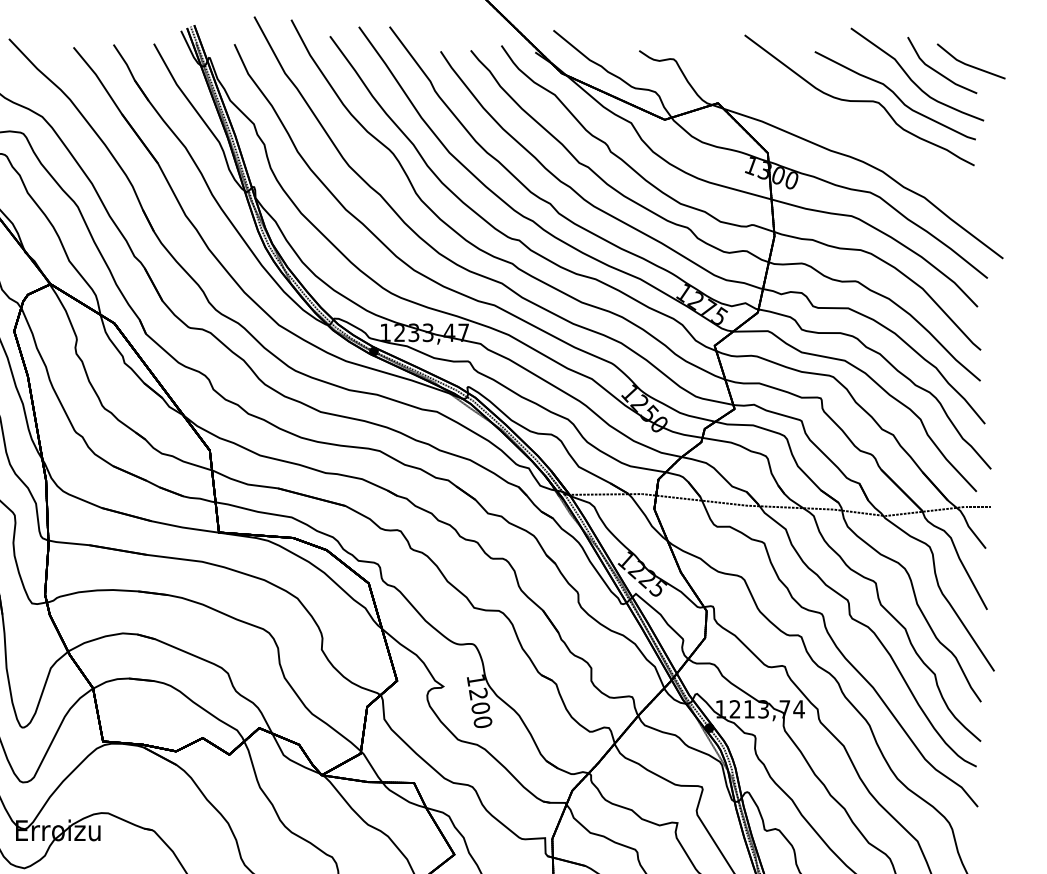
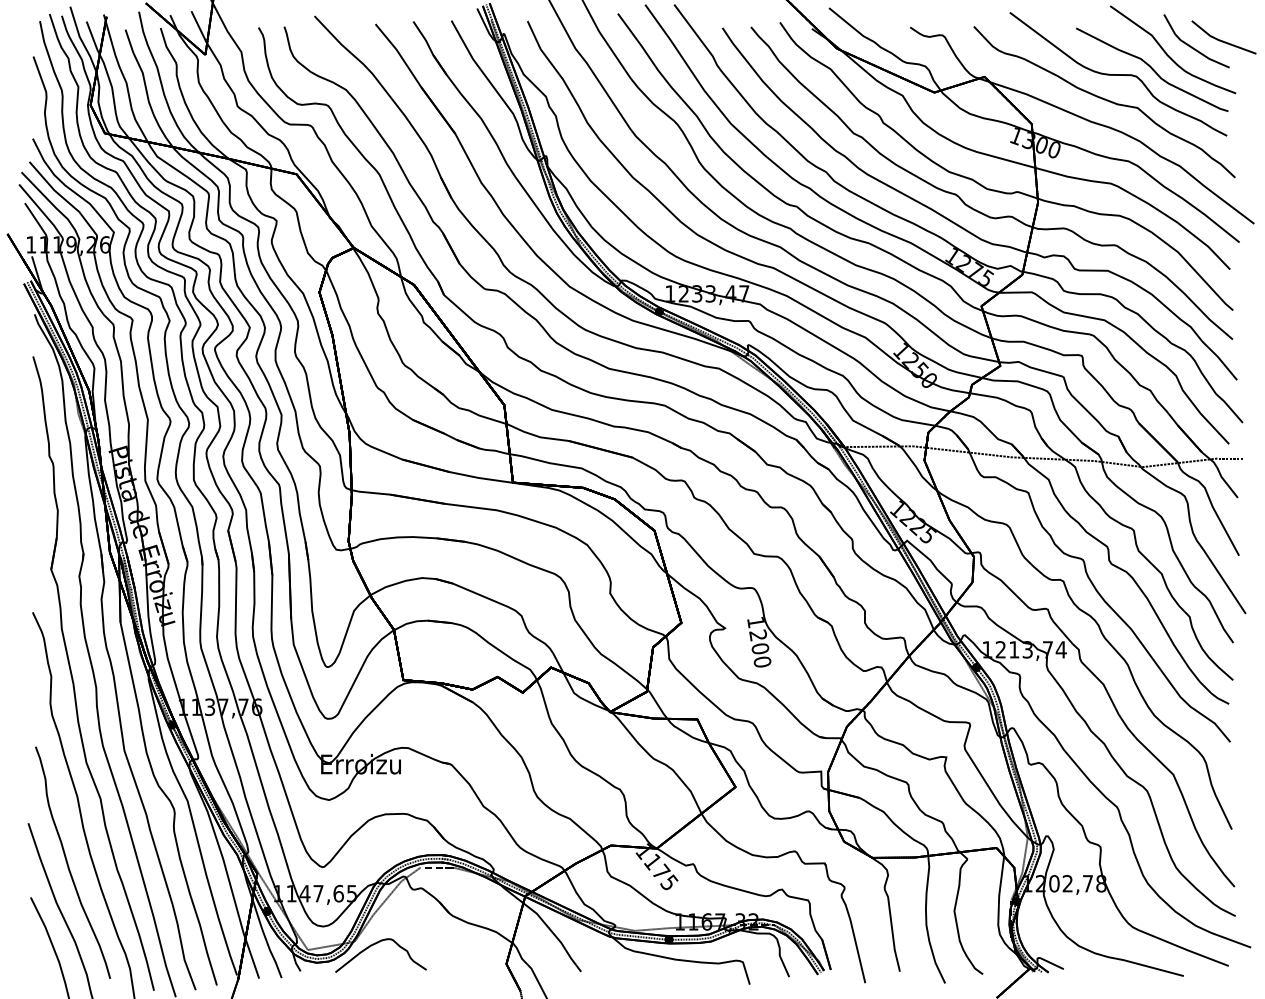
part: (844, 130) -> (1104, 102), added

